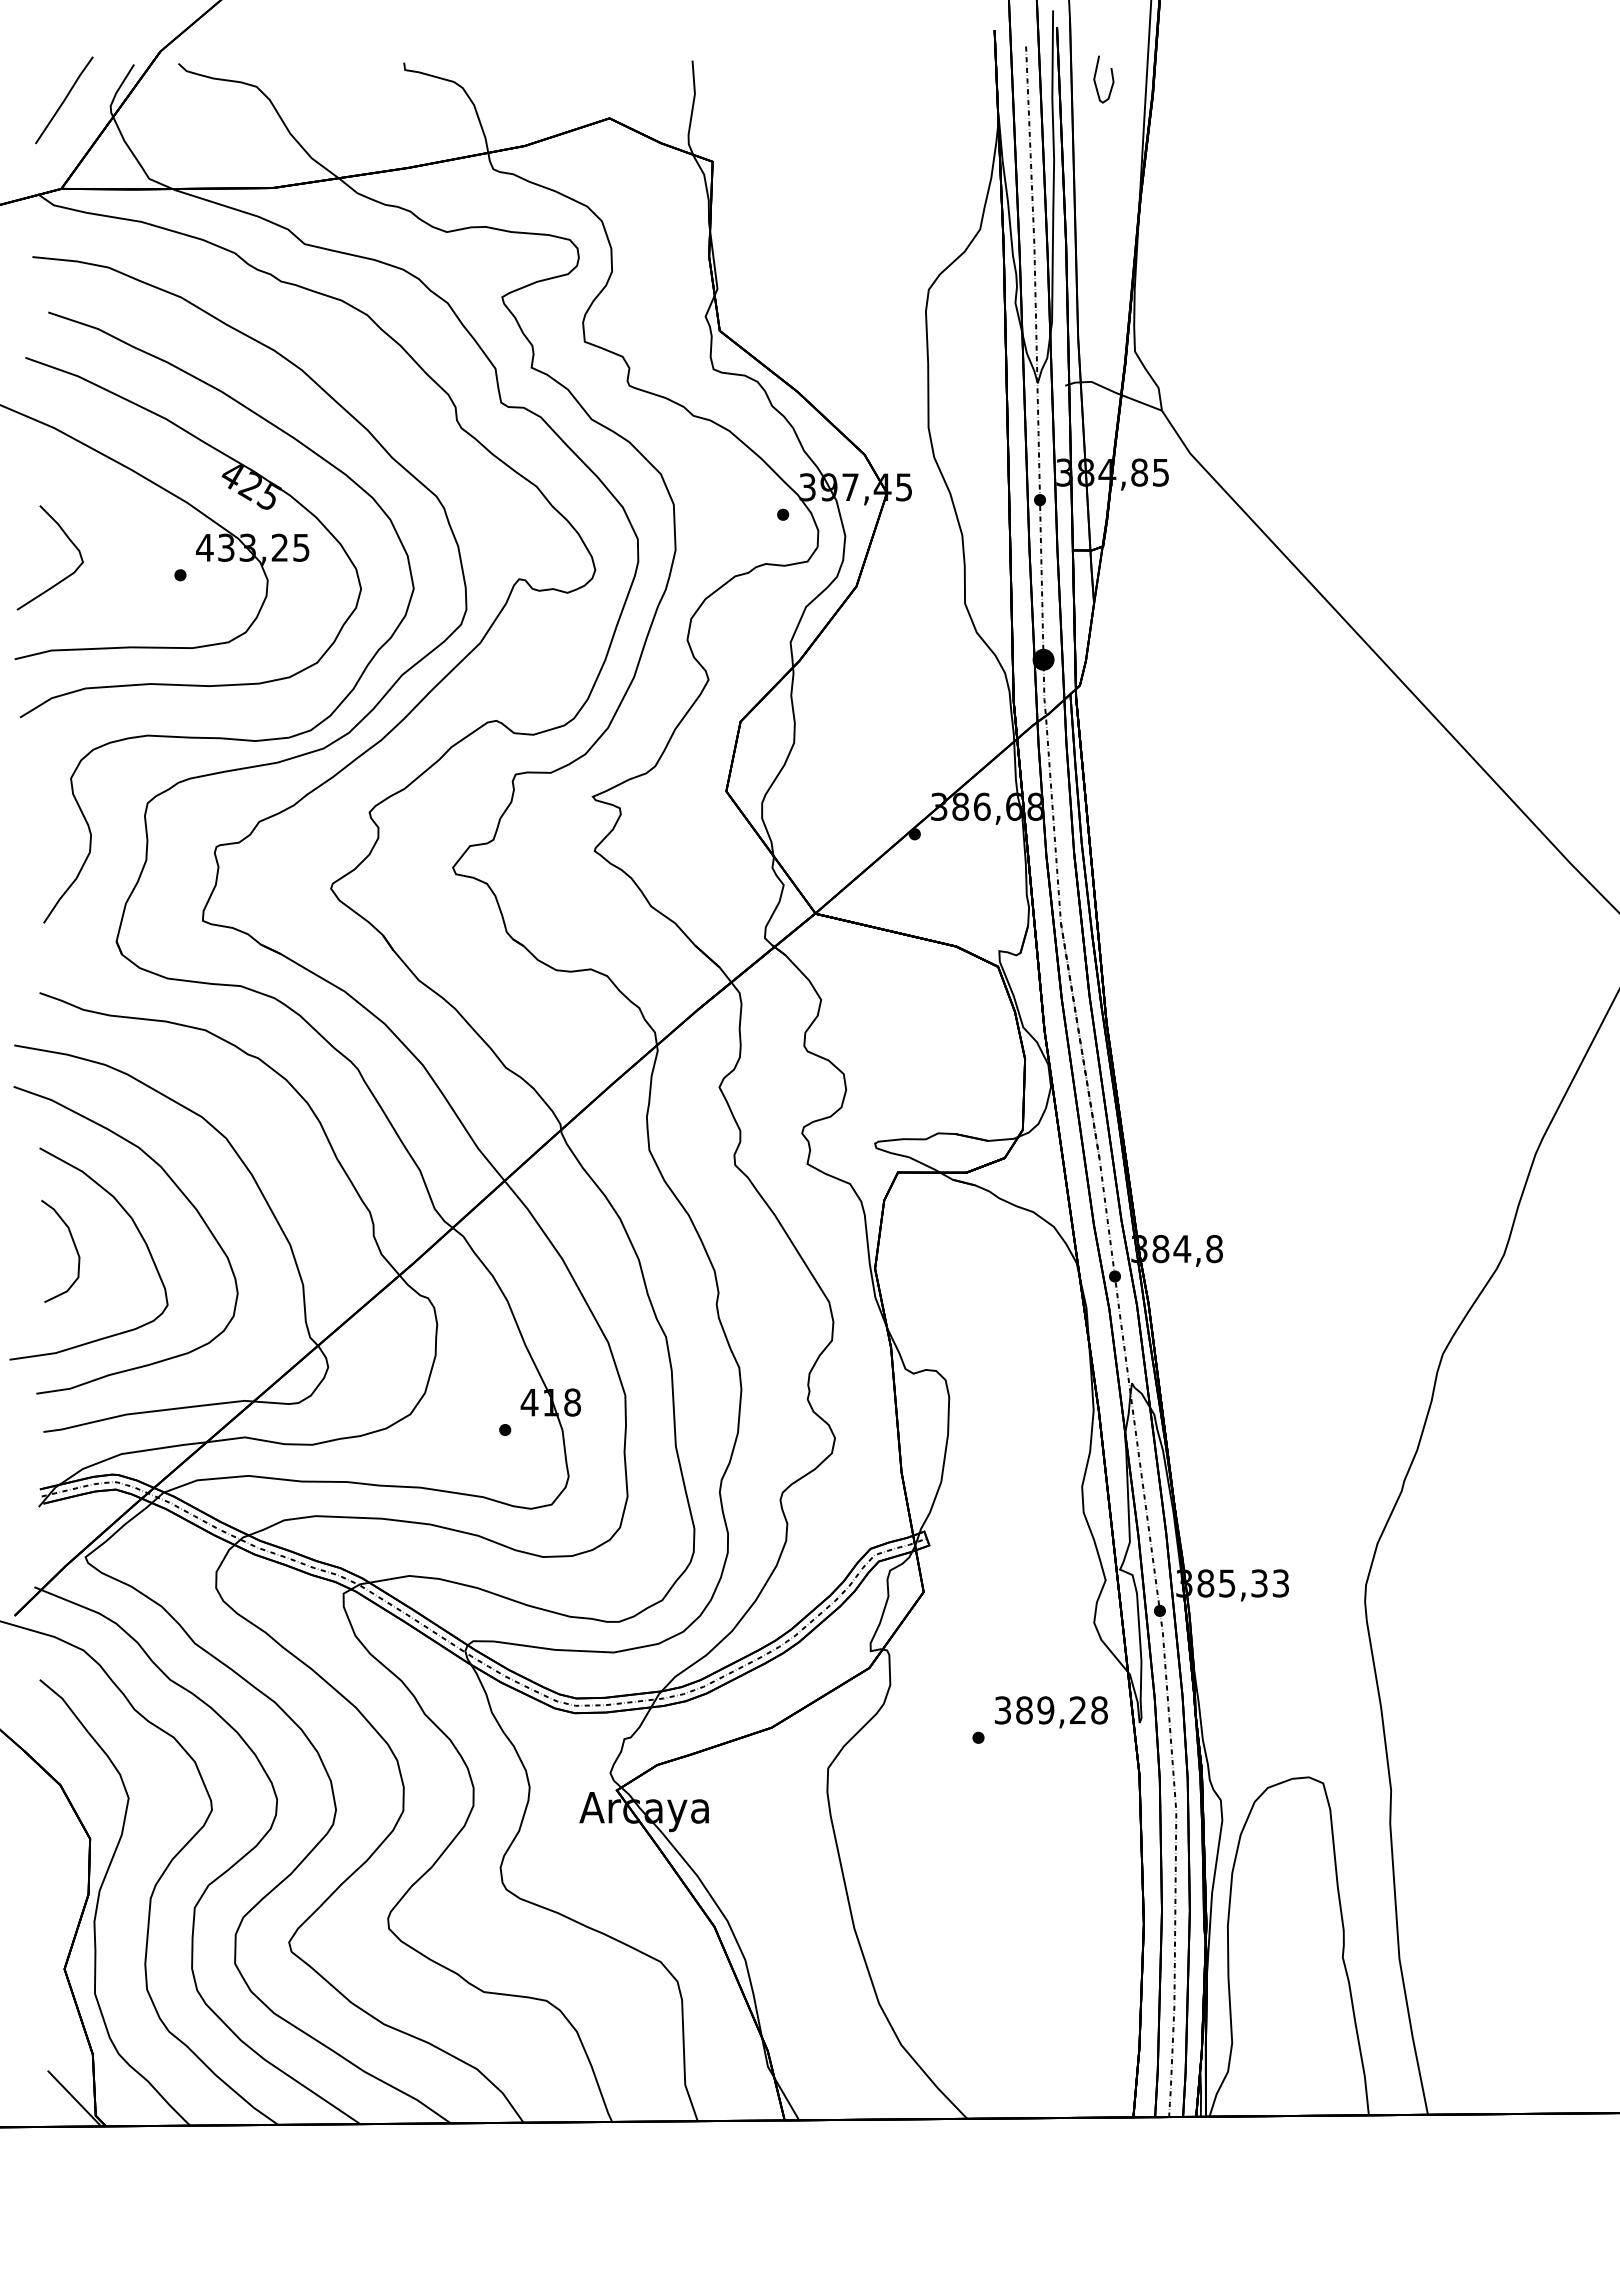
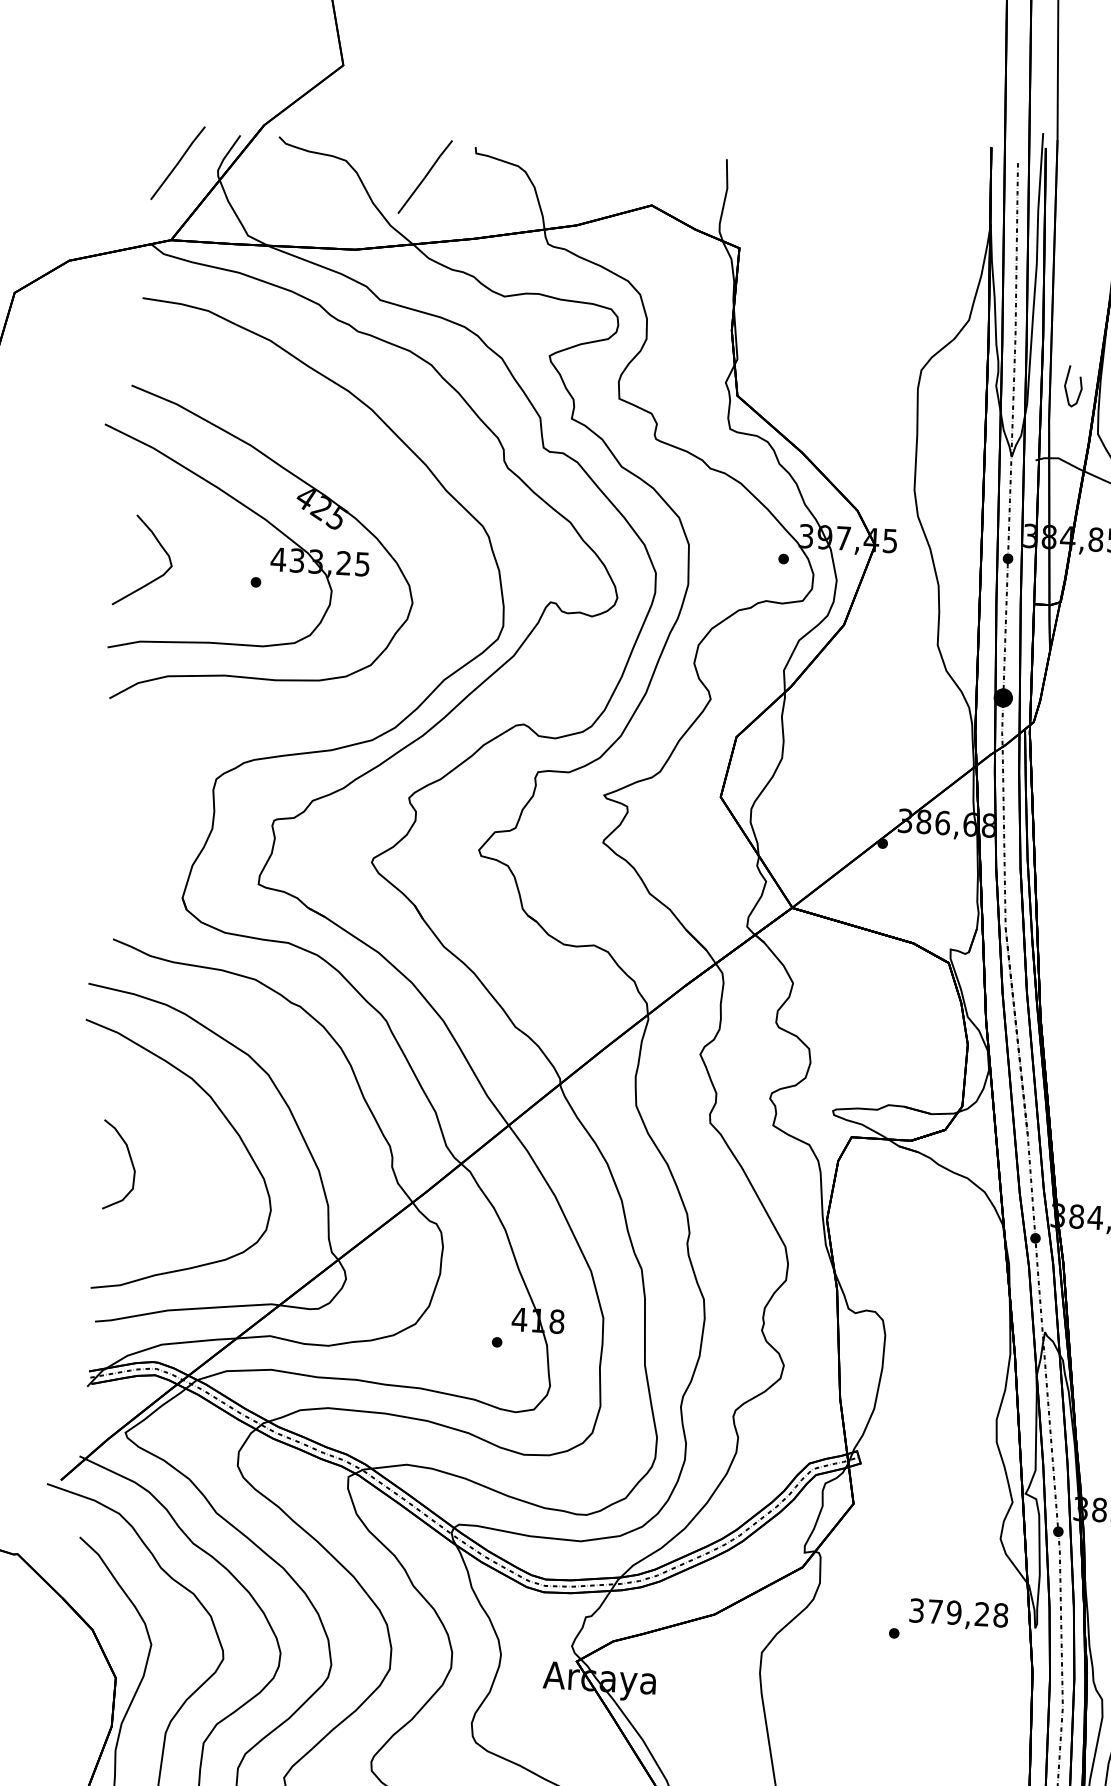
curve: (1095, 79) -> (1066, 385), moved
line: (348, 100) -> (425, 177), added
curve: (227, 737) -> (289, 725), removed
curve: (135, 1227) -> (185, 1148), removed
text: (1024, 1710) -> (935, 1611), 389,28 -> 379,28

